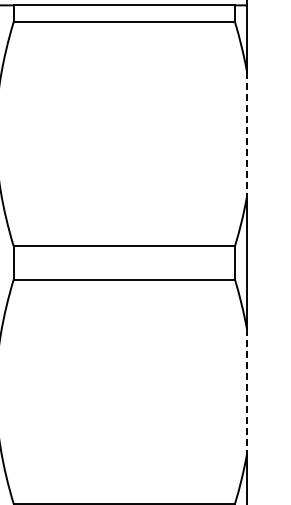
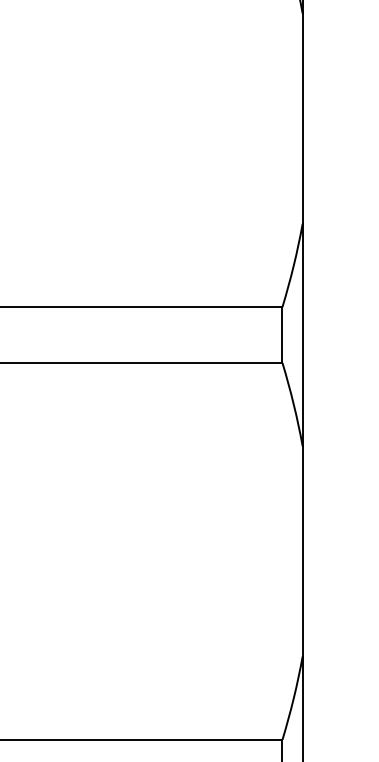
line: (246, 134) -> (301, 119), dashed -> solid
line: (246, 391) -> (301, 550), dashed -> solid

